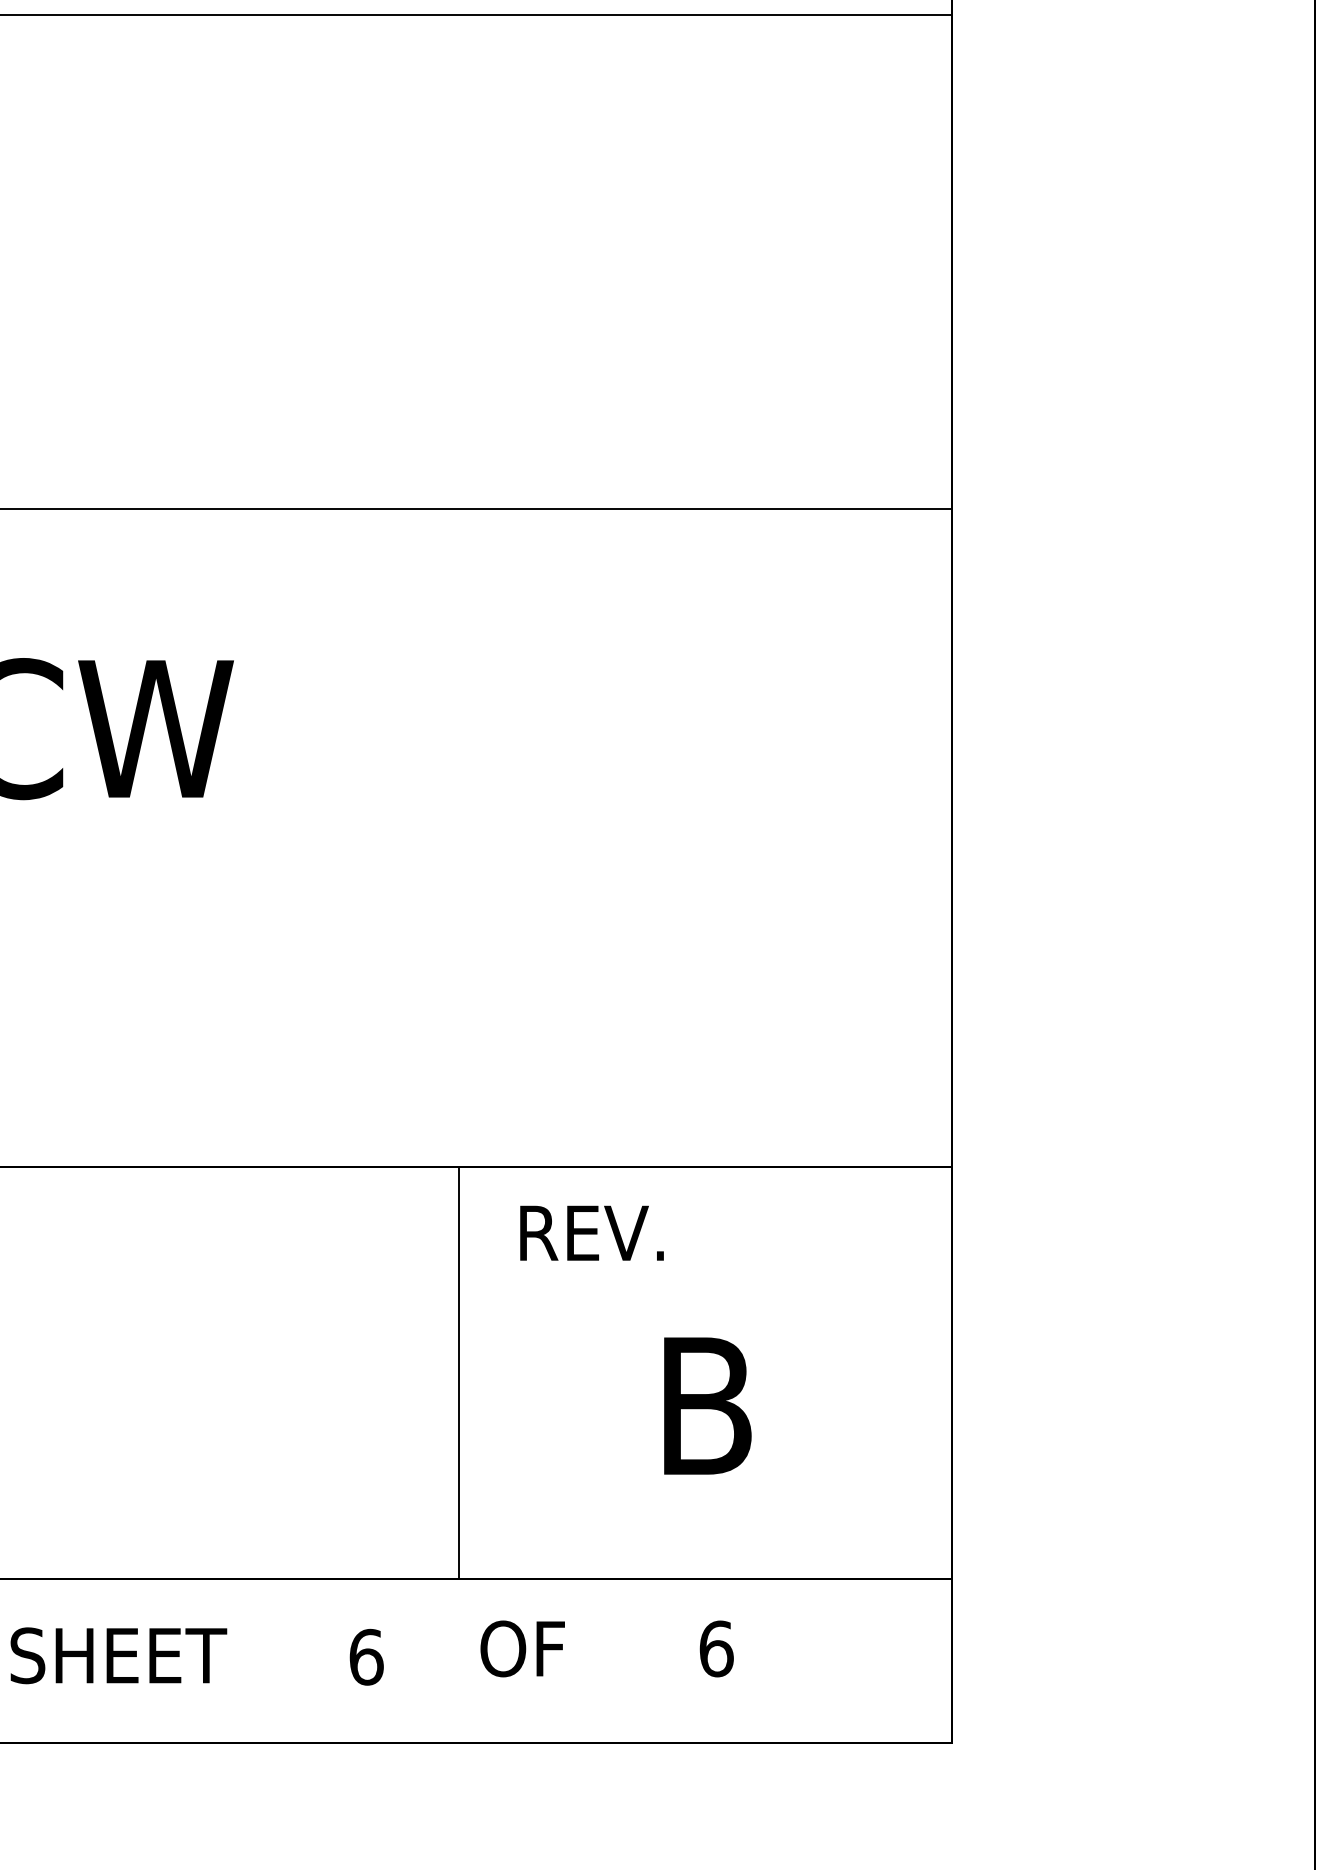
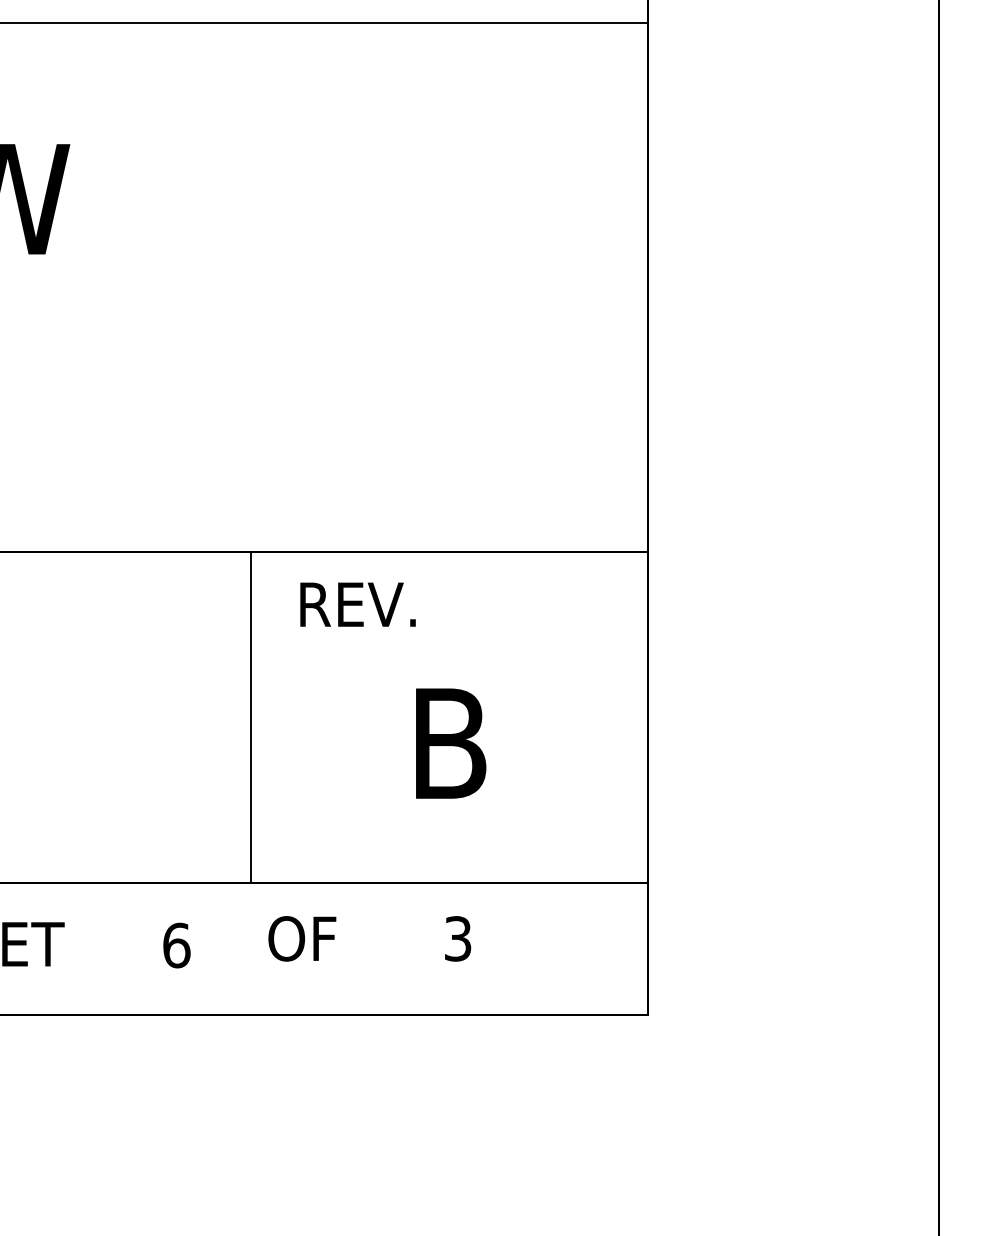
text: (716, 1648) -> (458, 938), 6 -> 3

